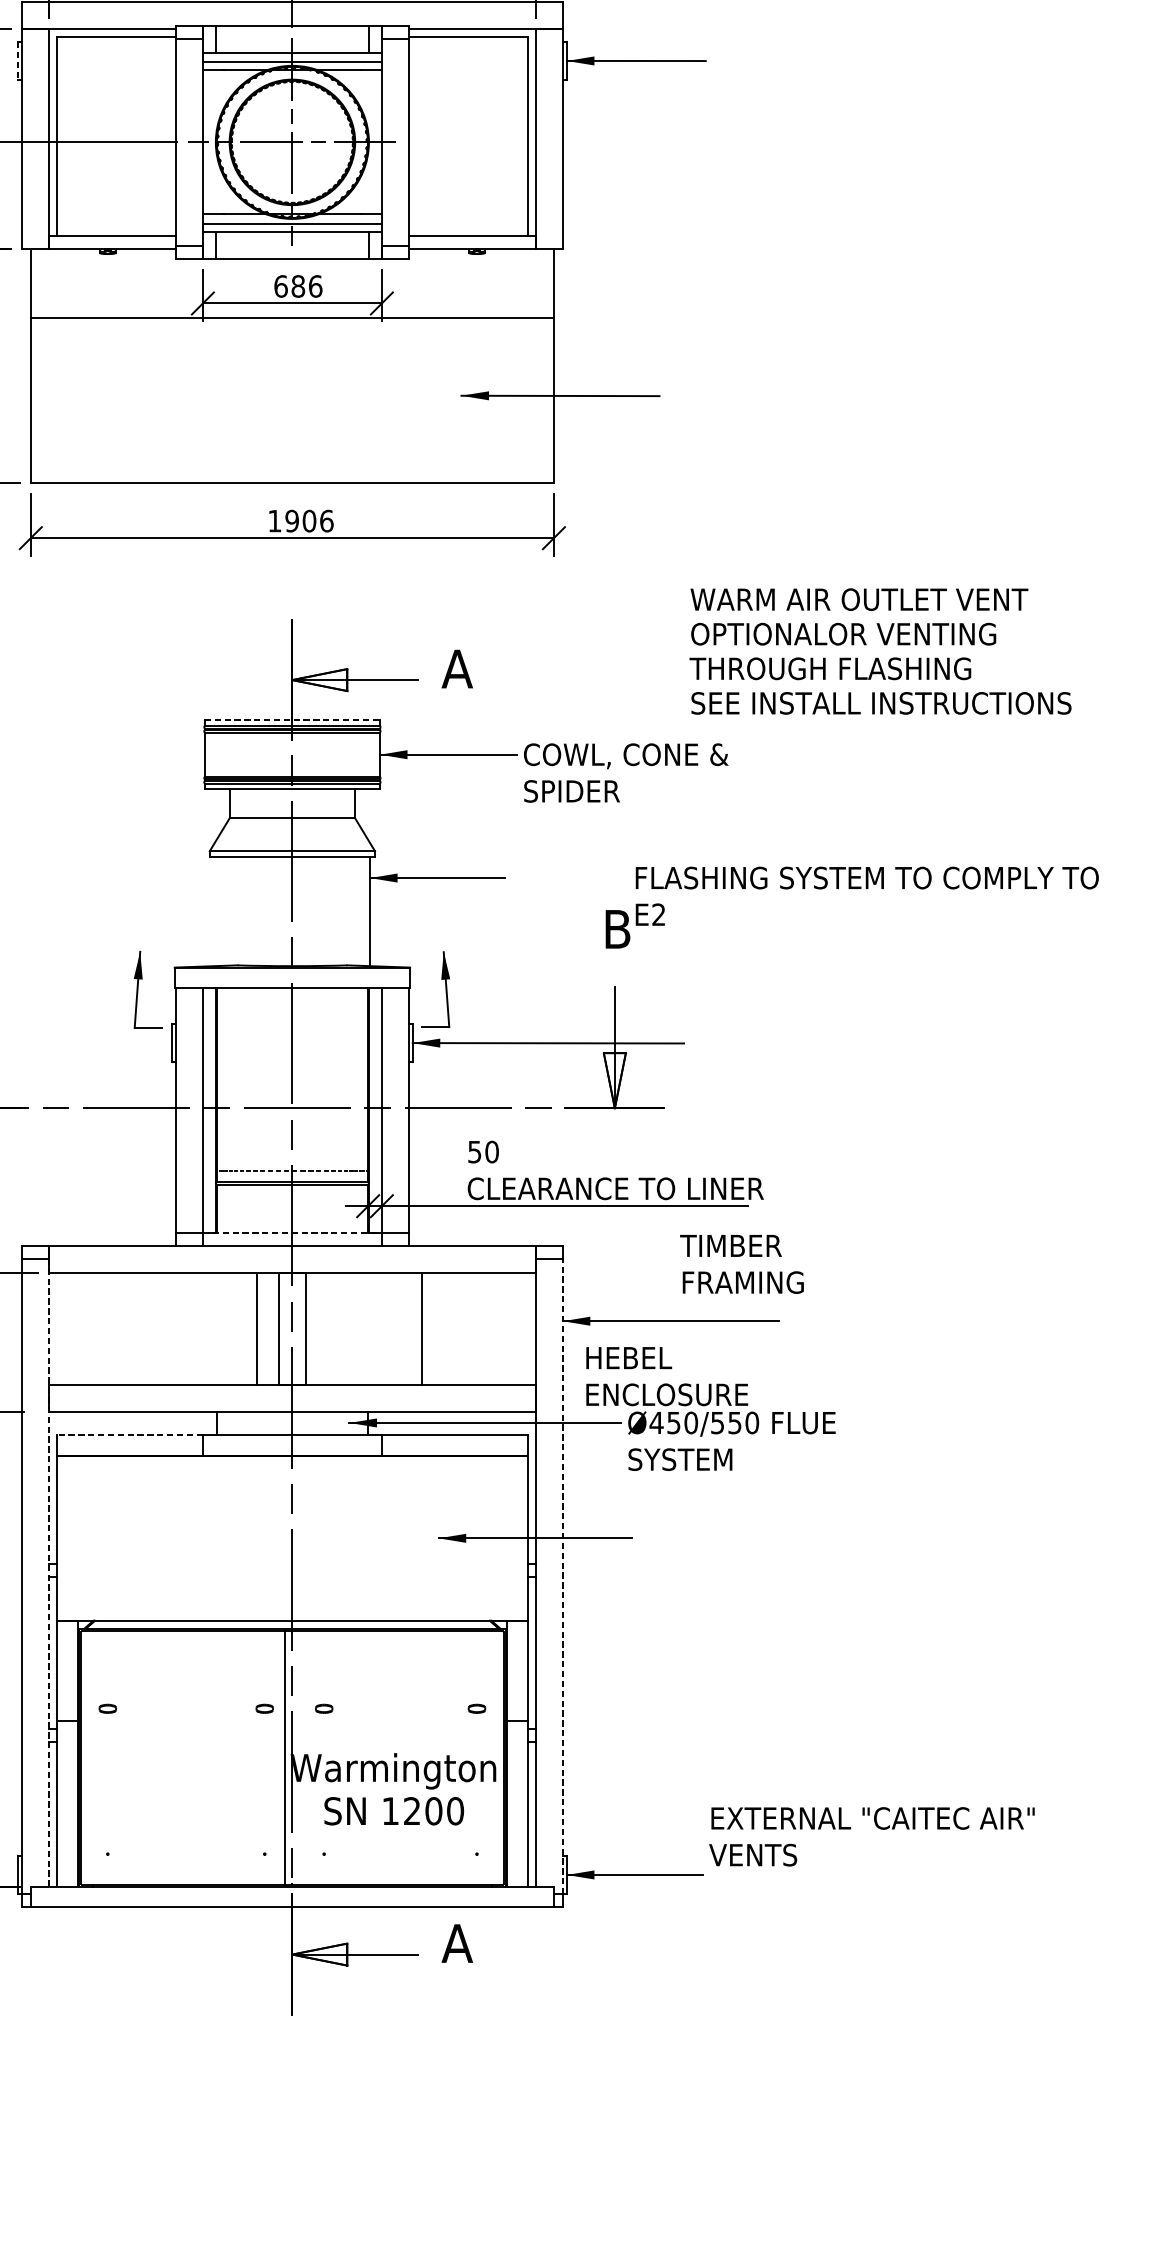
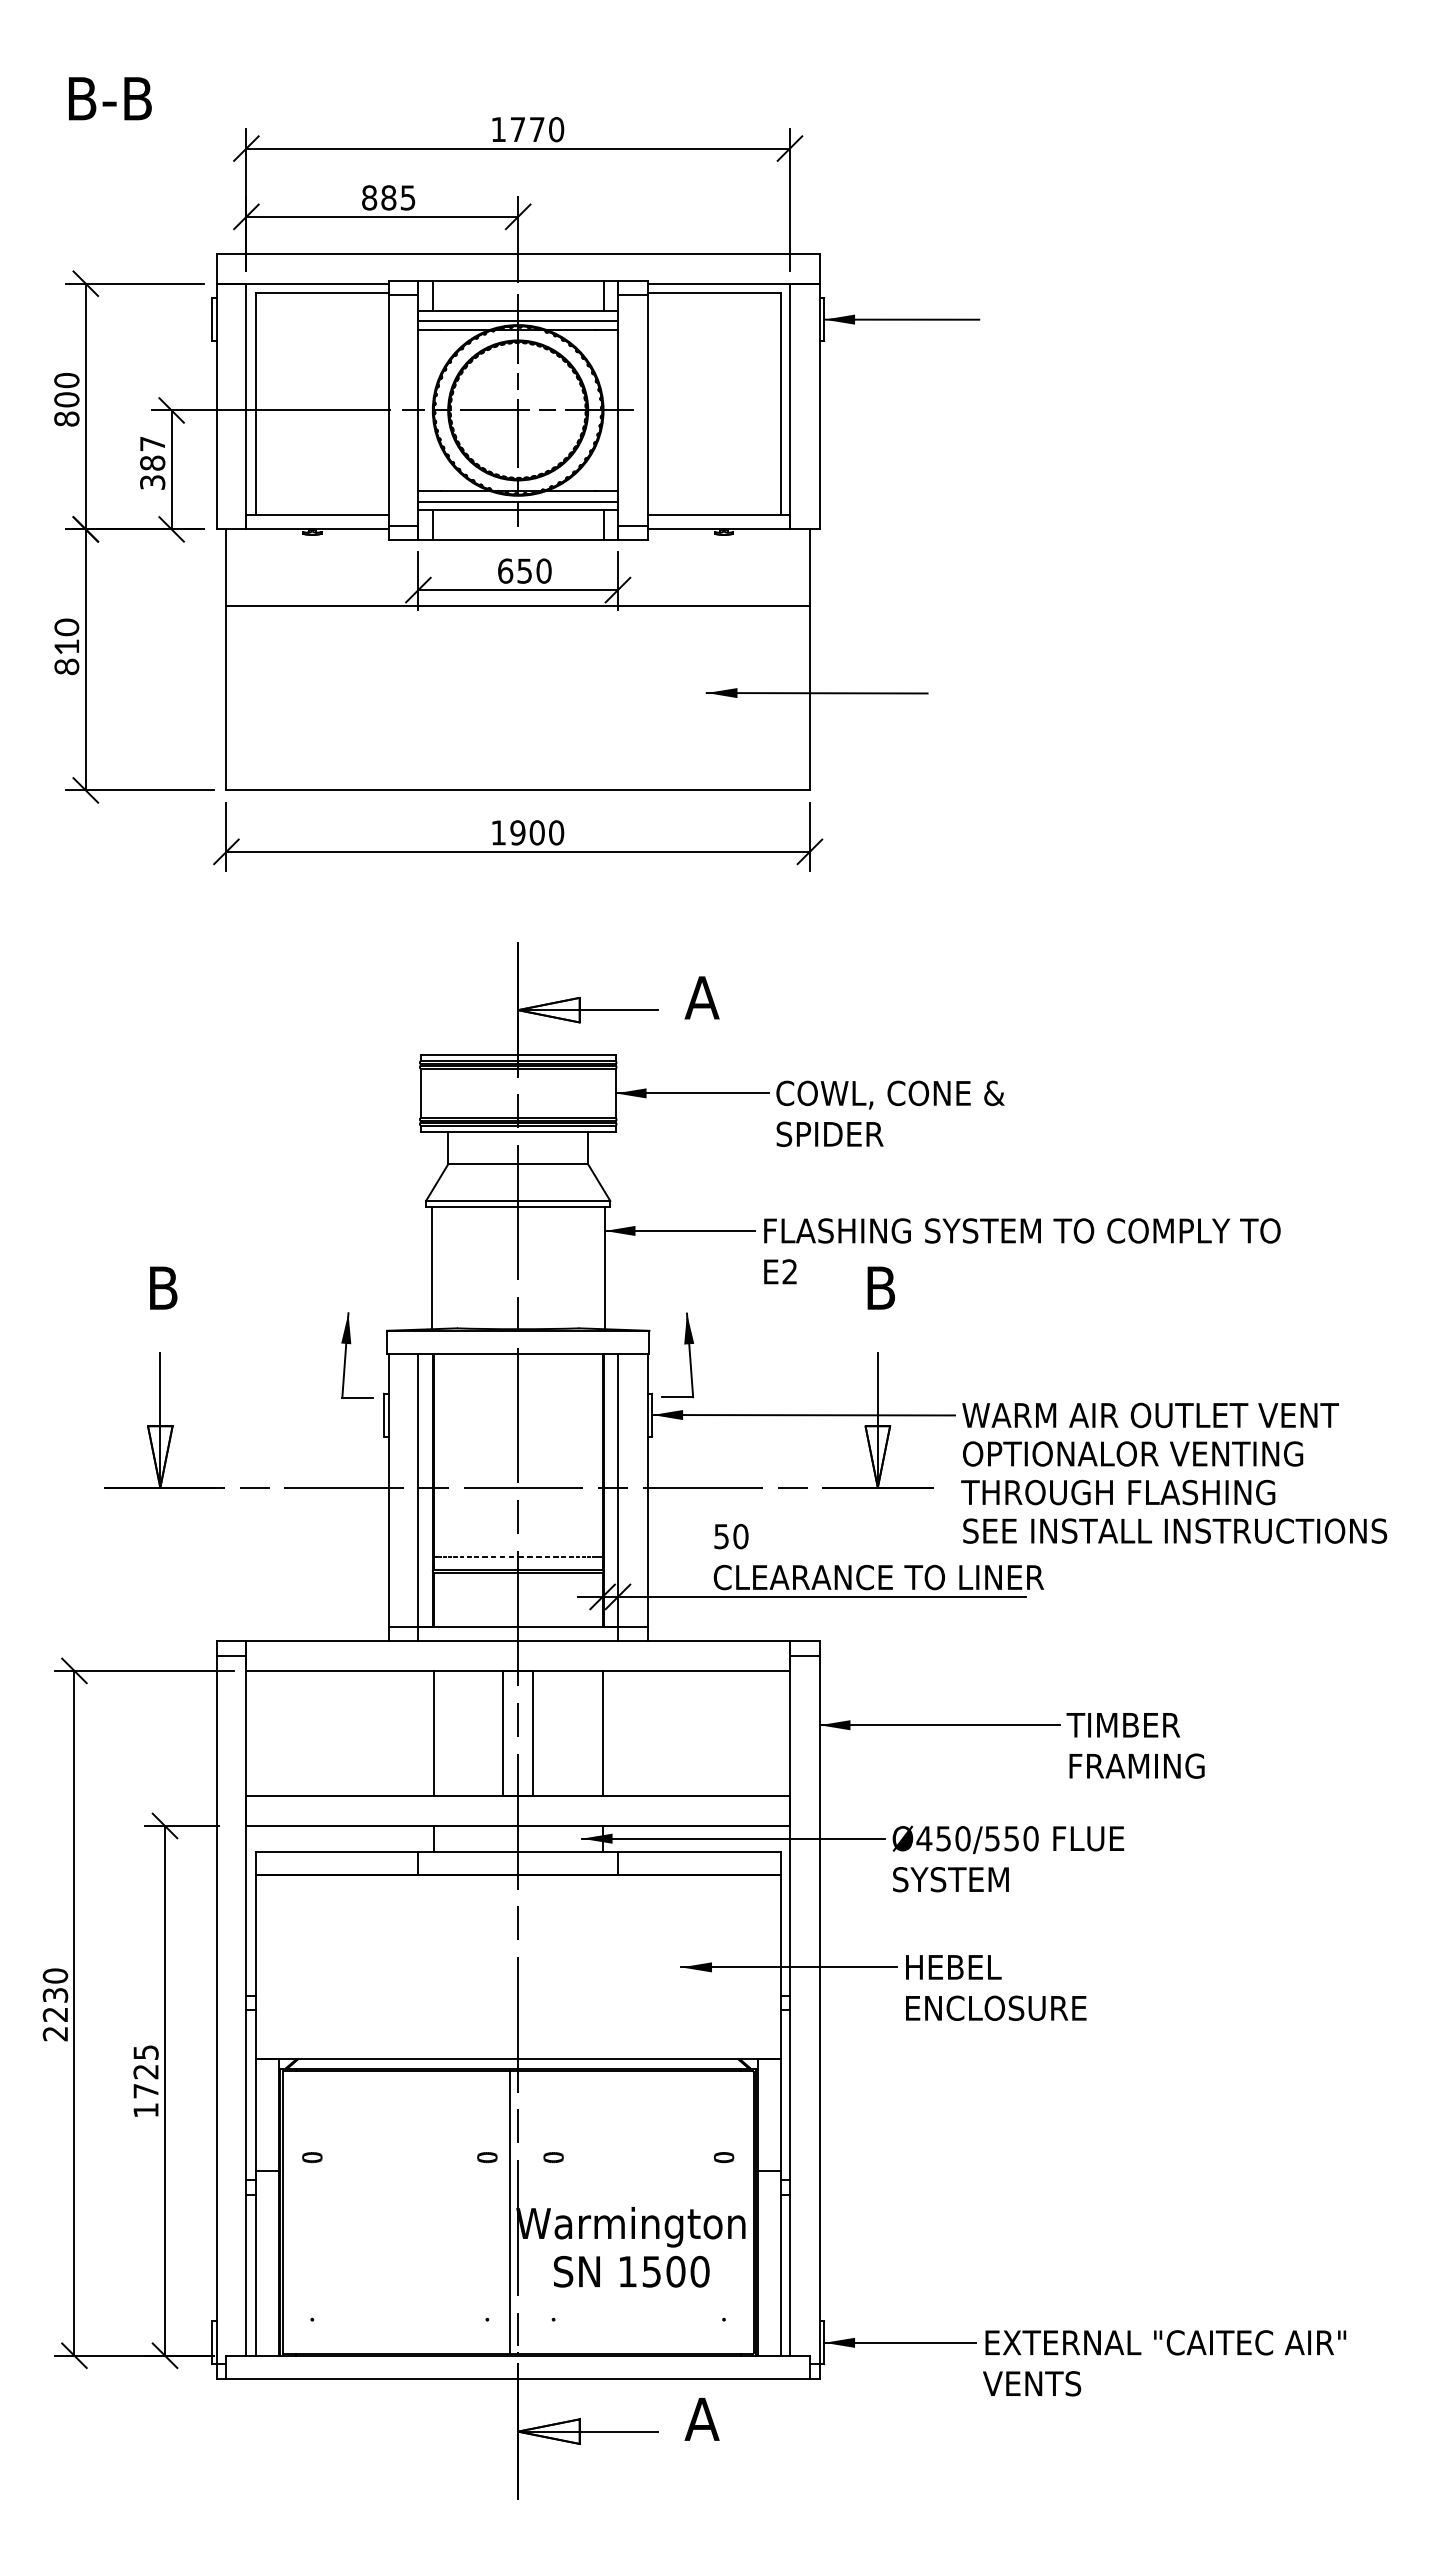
line: (18, 61) -> (212, 320), dashed -> solid
text: (307, 285) -> (534, 570), 686 -> 650
text: (326, 520) -> (556, 832), 1906 -> 1900
text: (880, 650) -> (1174, 1472), moved
line: (292, 720) -> (518, 1055), dashed -> solid
text: (867, 896) -> (1022, 1251), moved
line: (214, 911) -> (431, 1268), added
line: (292, 1232) -> (518, 1626), dashed -> solid
text: (741, 1264) -> (1135, 1745), moved
line: (256, 1328) -> (433, 1733), moved
line: (421, 1328) -> (602, 1733), moved
text: (667, 1376) -> (996, 1987), moved
line: (129, 1435) -> (336, 1852), dashed -> solid
line: (48, 1572) -> (246, 2005), dashed -> solid
line: (562, 1576) -> (819, 2009), dashed -> solid
text: (411, 1811) -> (651, 2271), 1200 -> 1500
text: (871, 1837) -> (1164, 2363), moved

